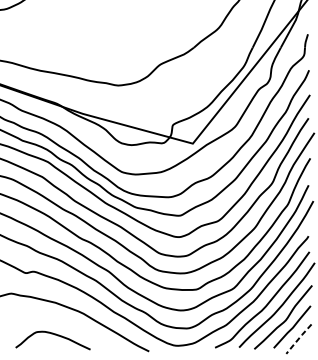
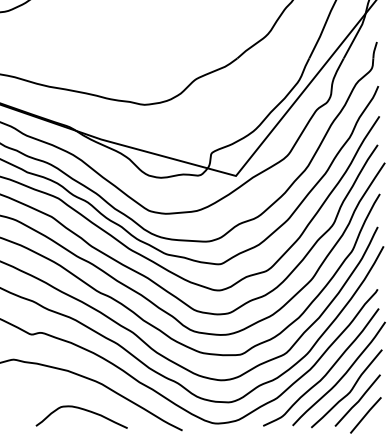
curve: (54, 335) -> (83, 410), moved
line: (299, 338) -> (366, 414), dashed -> solid

